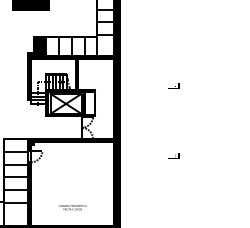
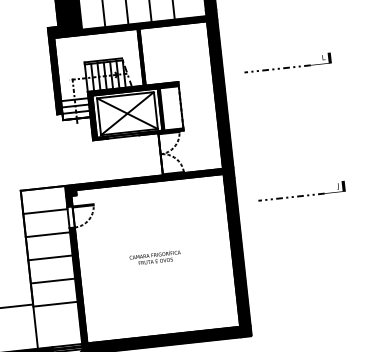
line: (149, 88) -> (276, 68), added
line: (149, 158) -> (290, 196), added
text: (72, 207) -> (155, 257), moved

